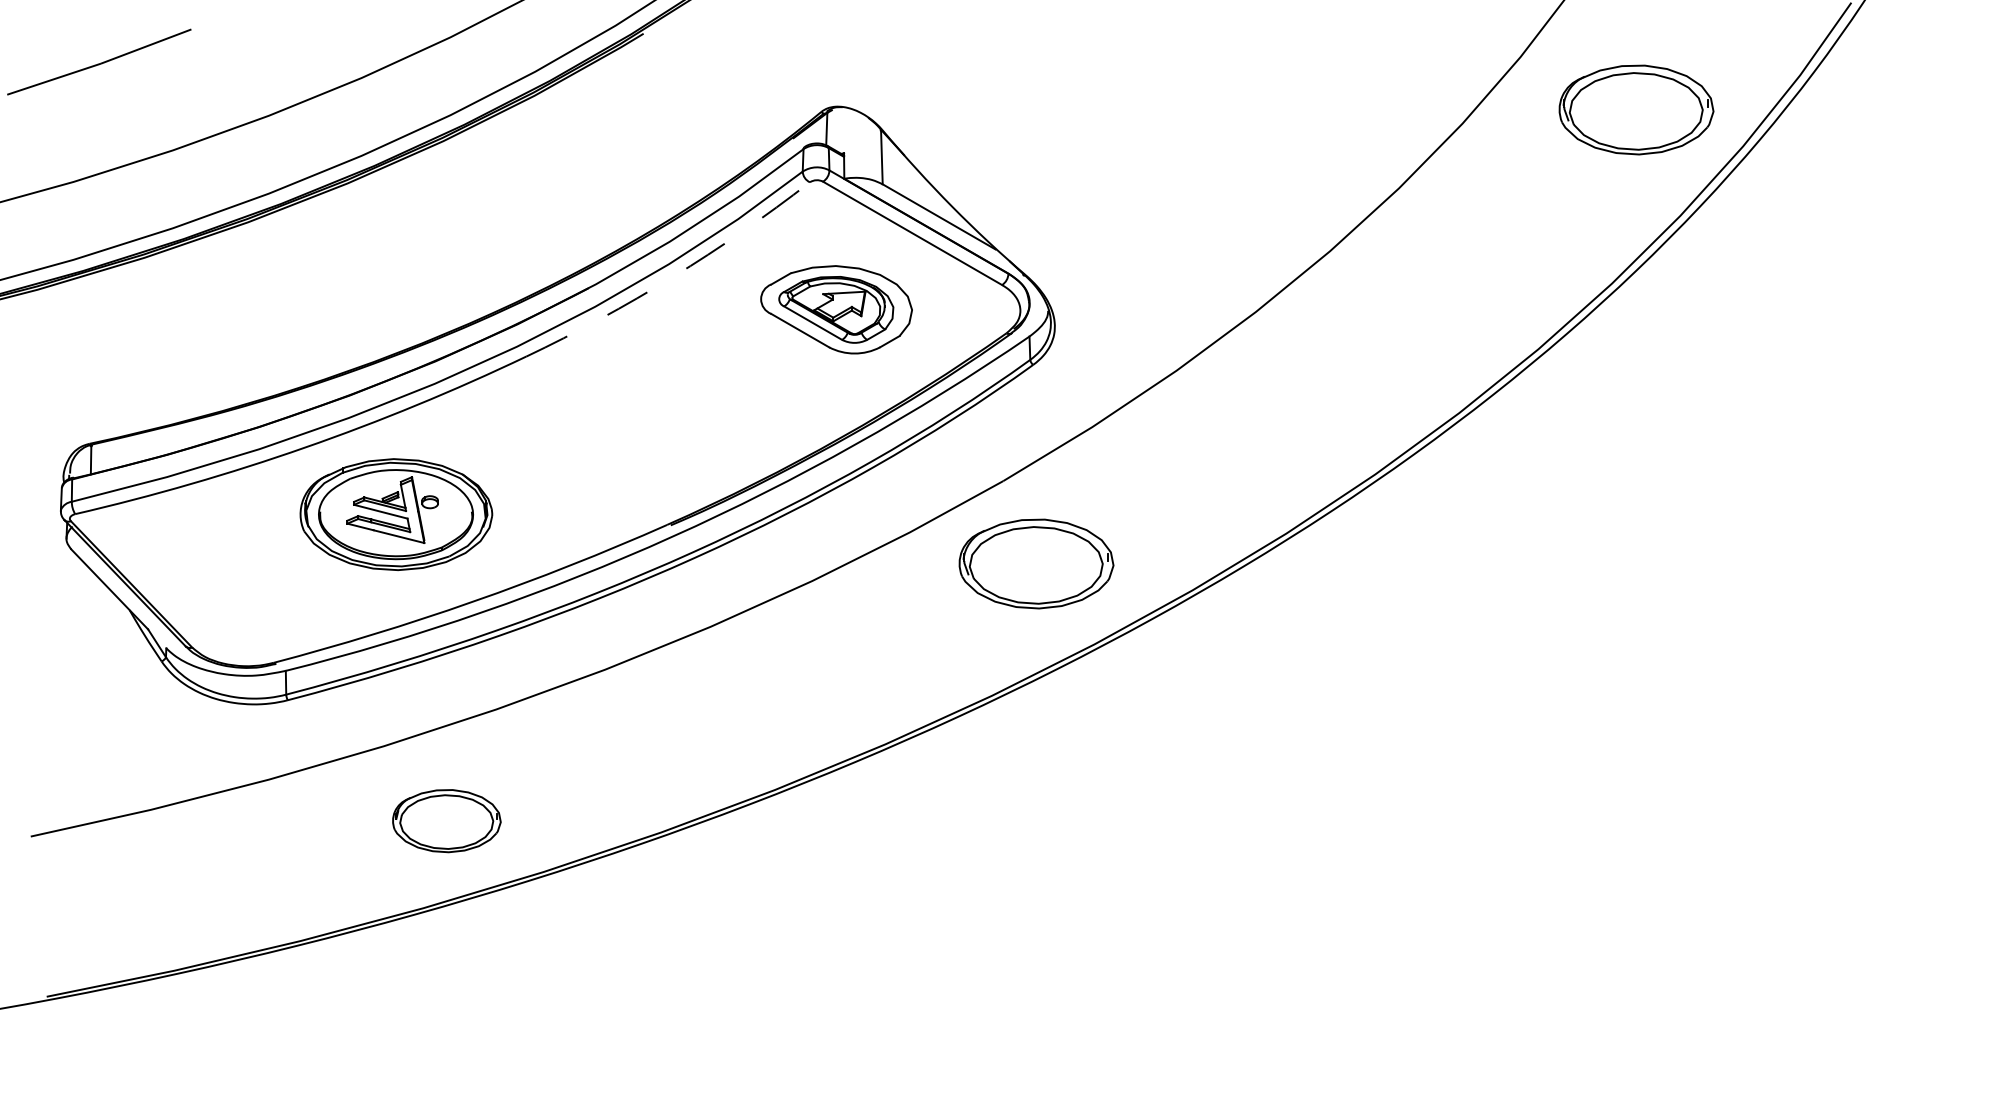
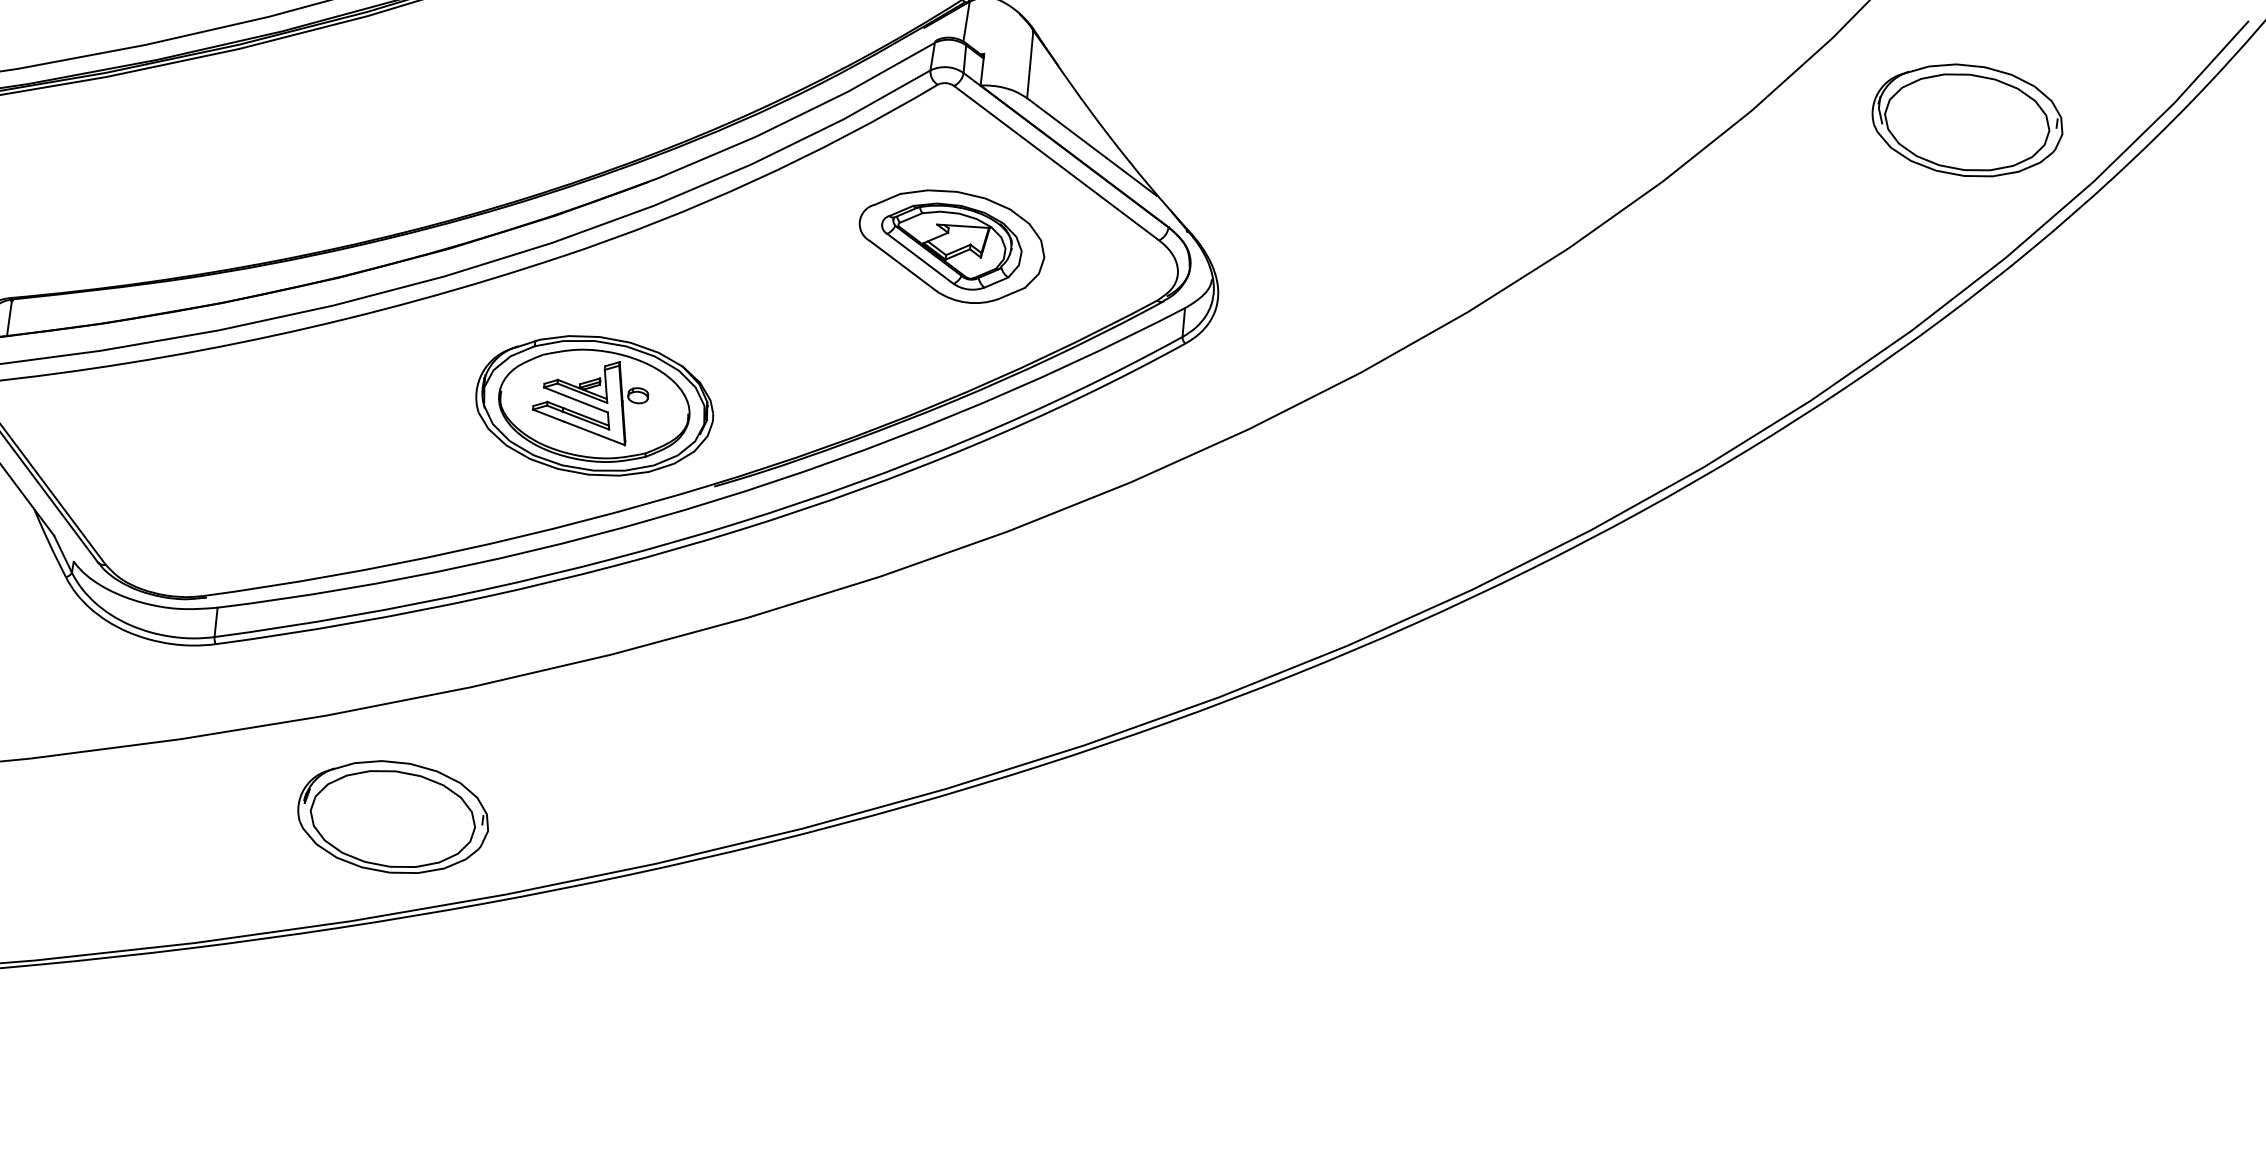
arc: (672, 277) -> (753, 181), dashed -> solid
part: (396, 514) -> (594, 405), moved
part: (1036, 563) -> (1159, 588), removed
part: (446, 820) -> (393, 816), size x1.43

